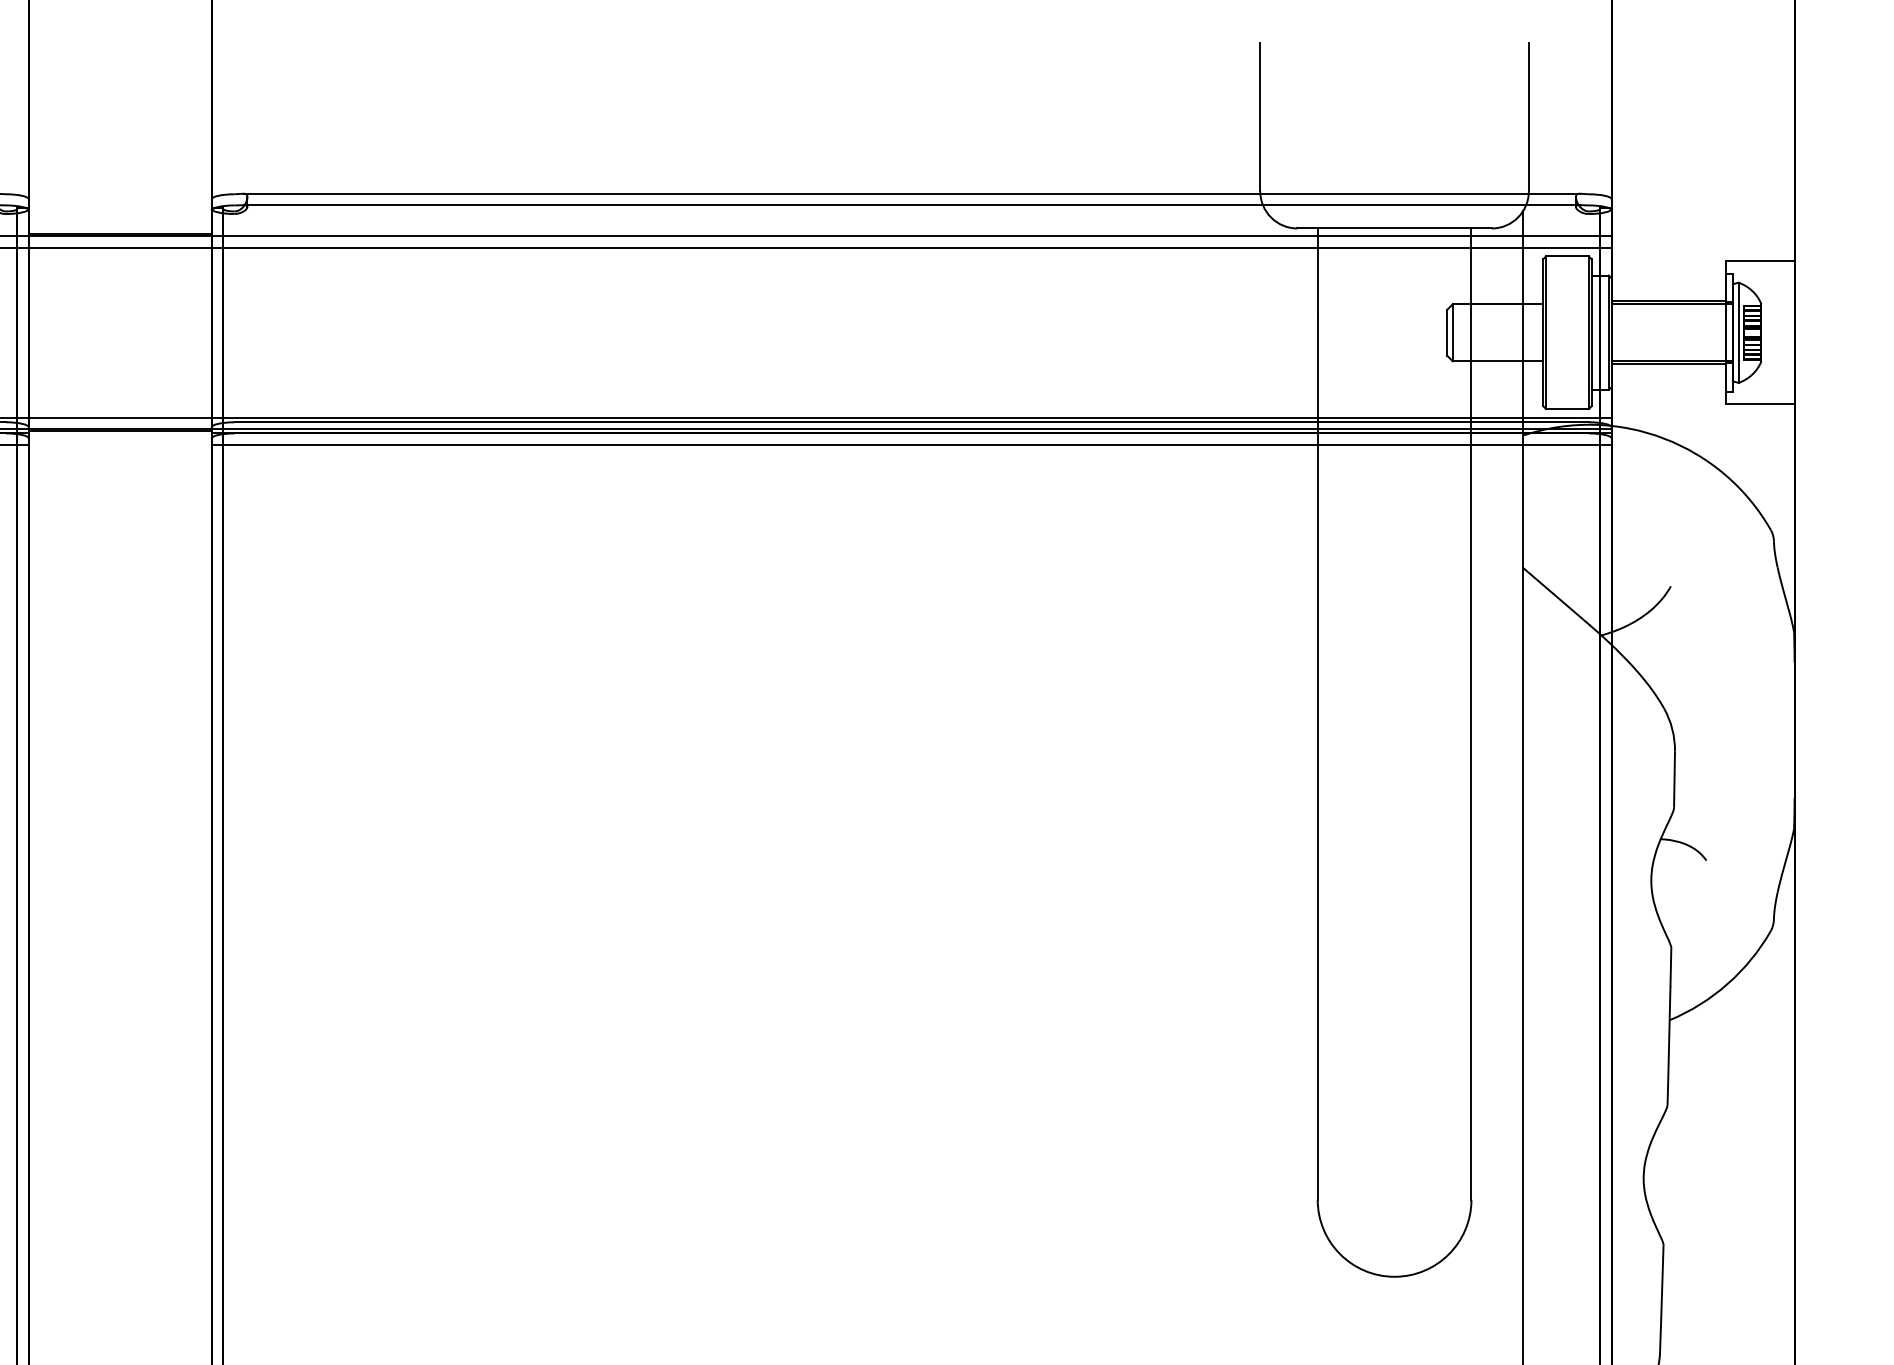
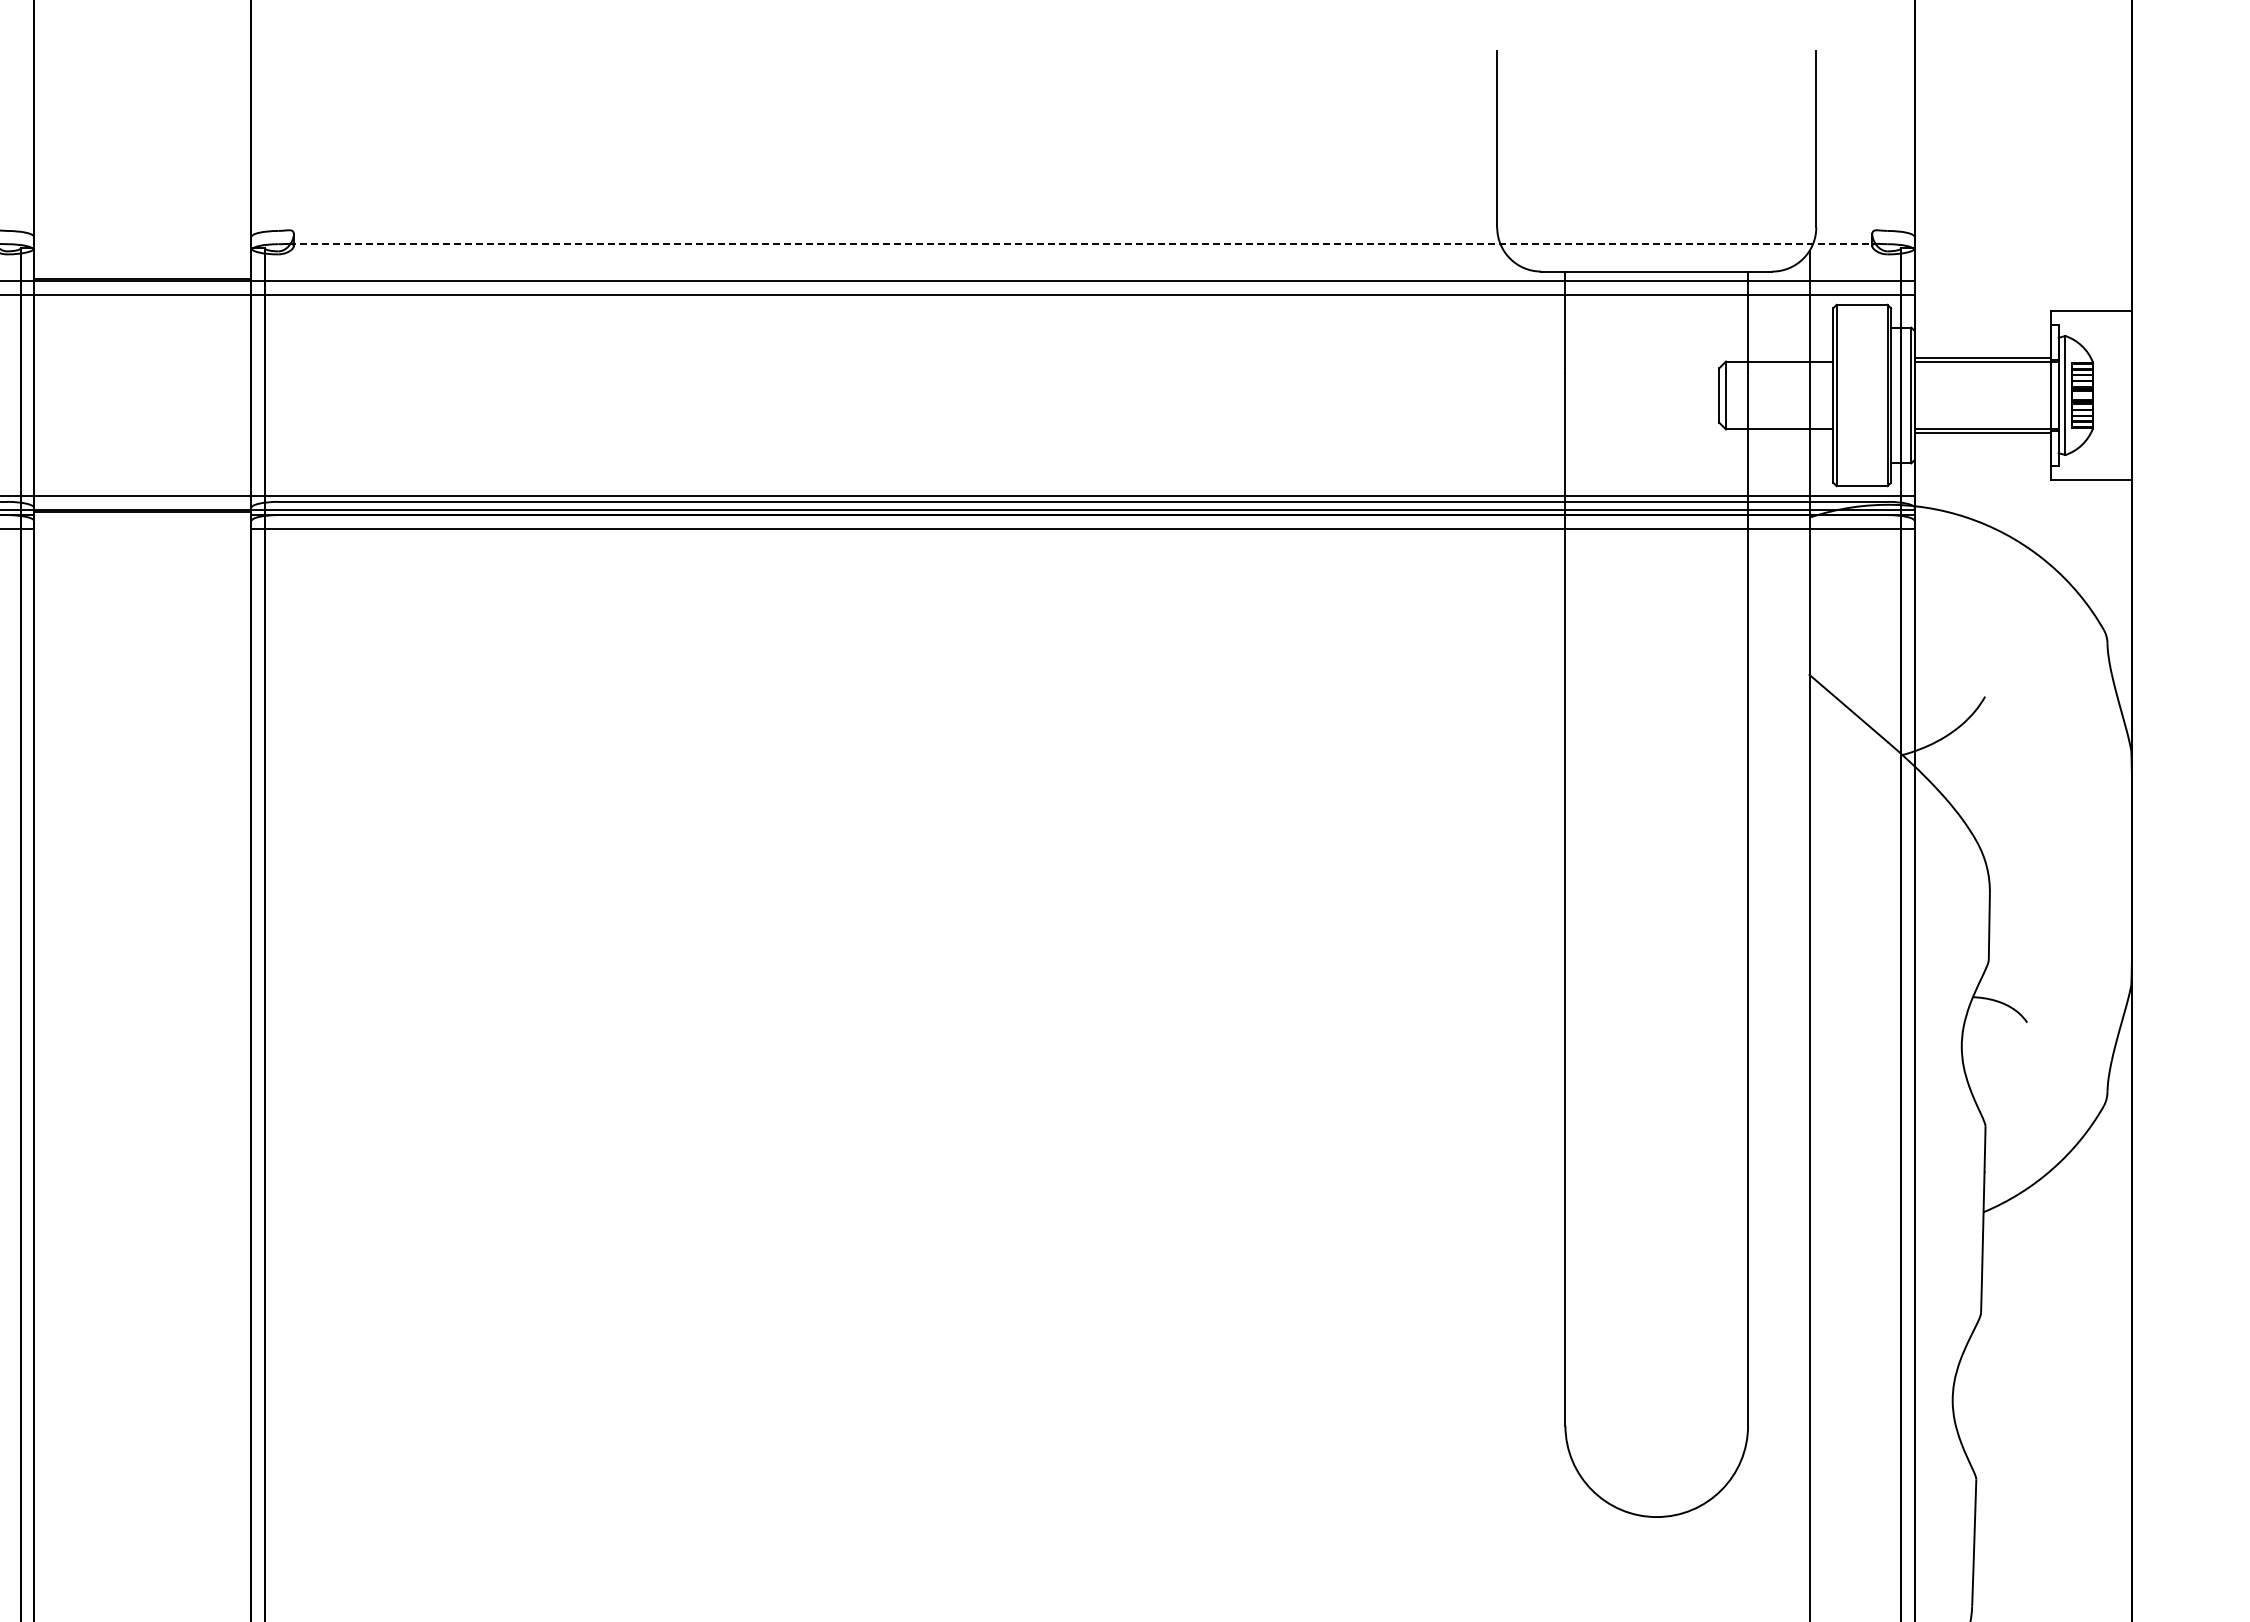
line: (911, 193) -> (1082, 230), removed
line: (912, 204) -> (1083, 243), solid -> dashed

